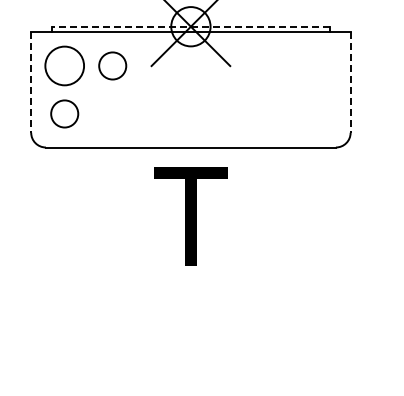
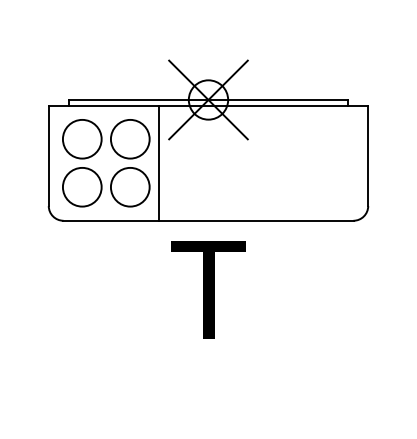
line: (190, 27) -> (208, 100), dashed -> solid
circle: (111, 65) -> (129, 138), size x1.43
line: (30, 83) -> (48, 156), dashed -> solid
line: (350, 83) -> (368, 156), dashed -> solid
line: (140, 89) -> (158, 162), added
circle: (63, 113) -> (81, 186), size x1.43
circle: (112, 114) -> (130, 187), added

